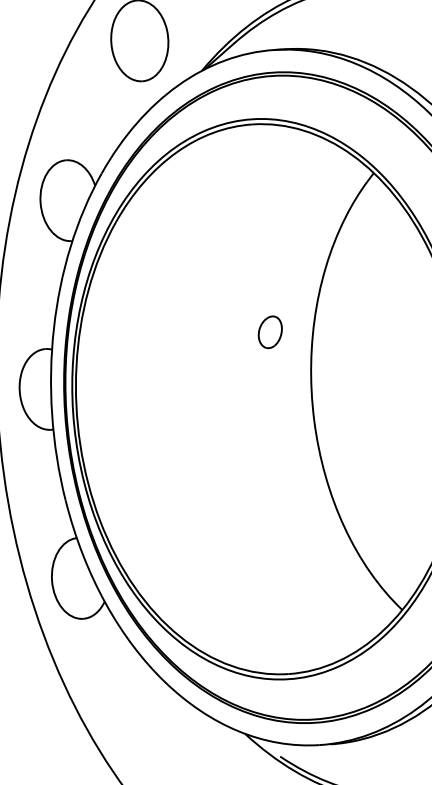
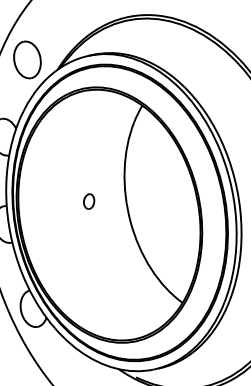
part: (271, 332) -> (89, 201), moved

